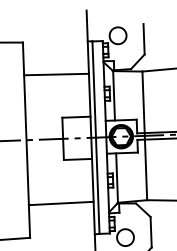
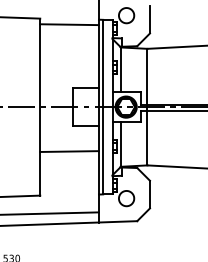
line: (56, 74) -> (69, 24), moved
line: (61, 203) -> (69, 151), moved

